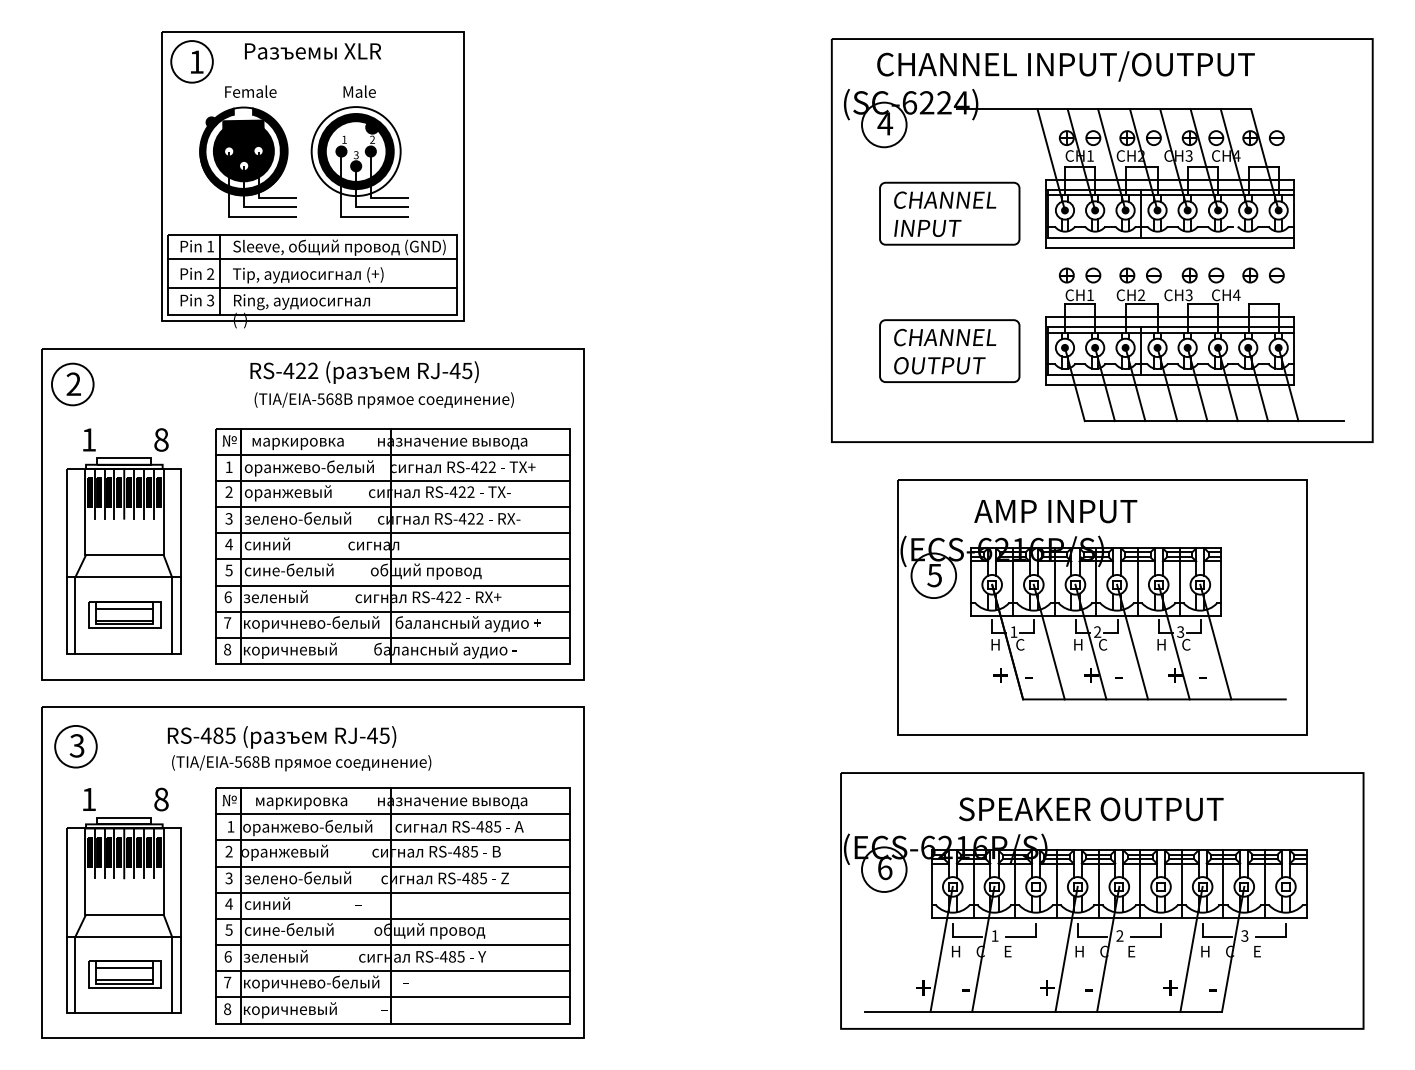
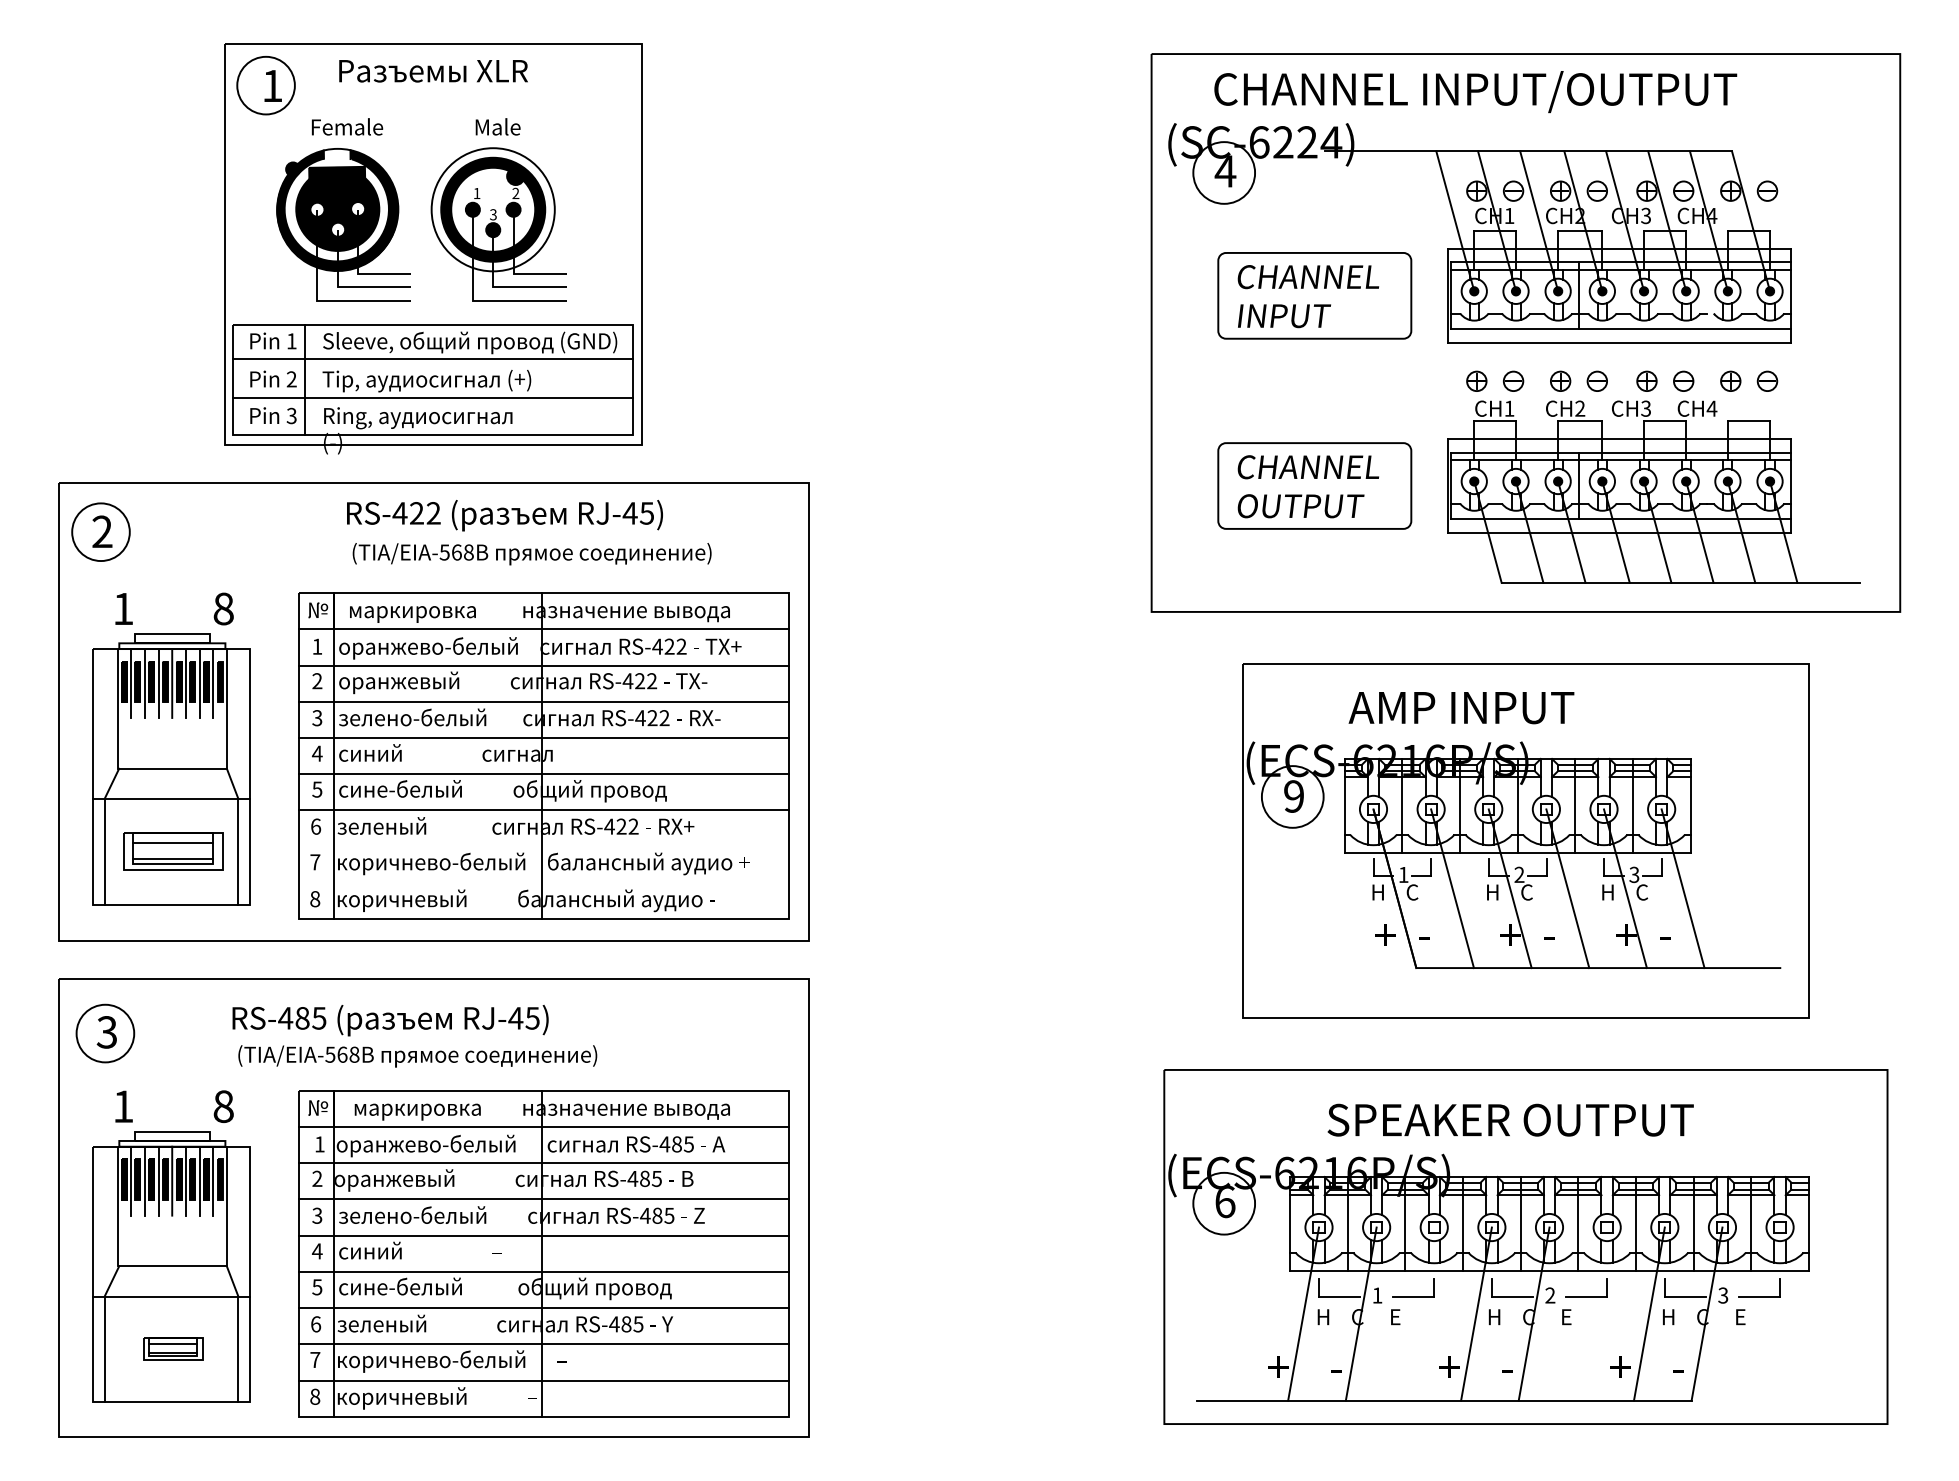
text: (934, 575) -> (1293, 796), 5 -> 9
line: (392, 611) -> (543, 846), removed
line: (392, 637) -> (543, 882), removed
part: (125, 974) -> (173, 1348), size x0.6

